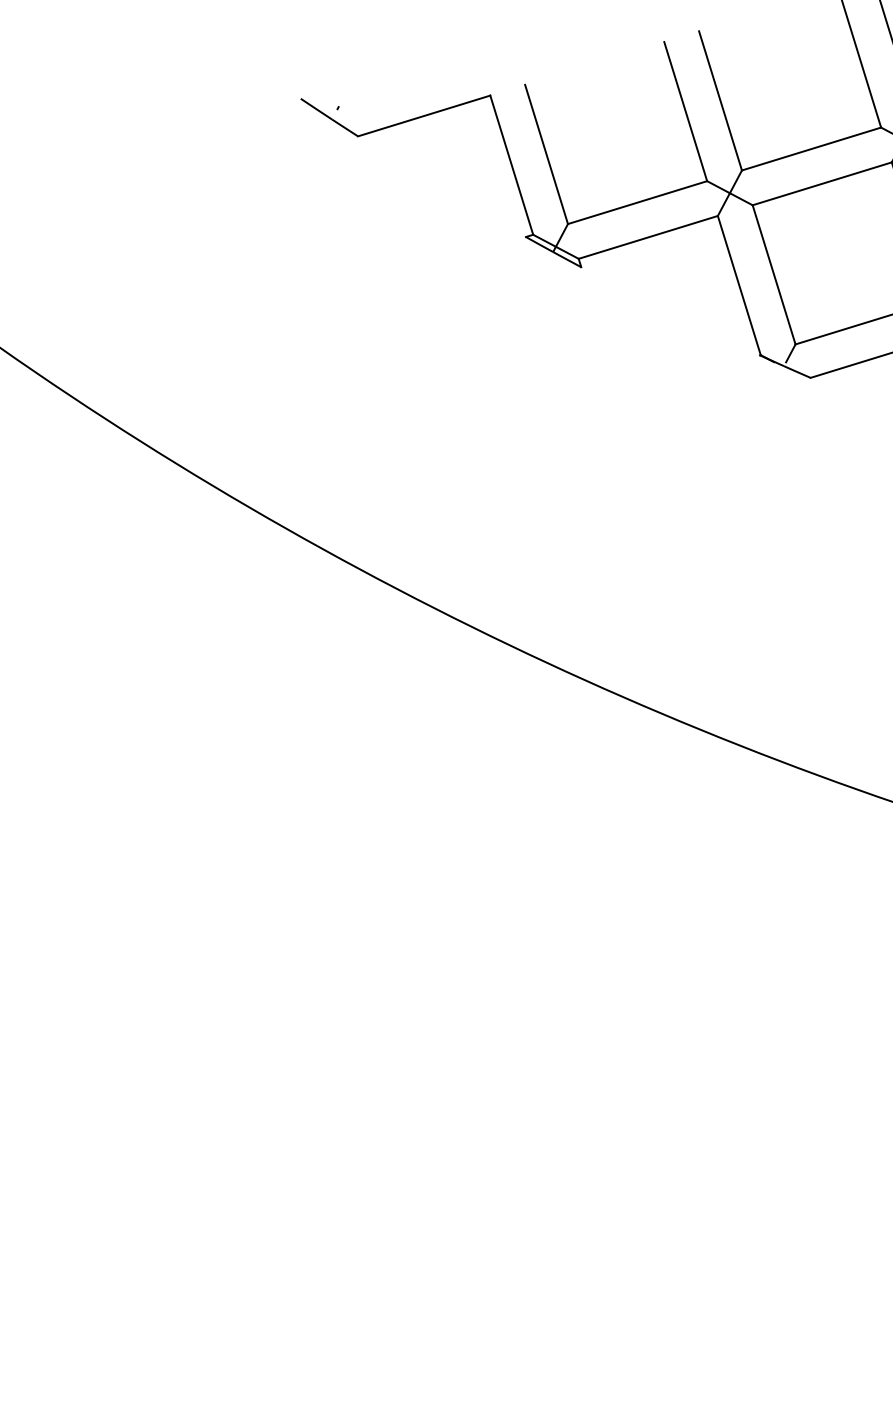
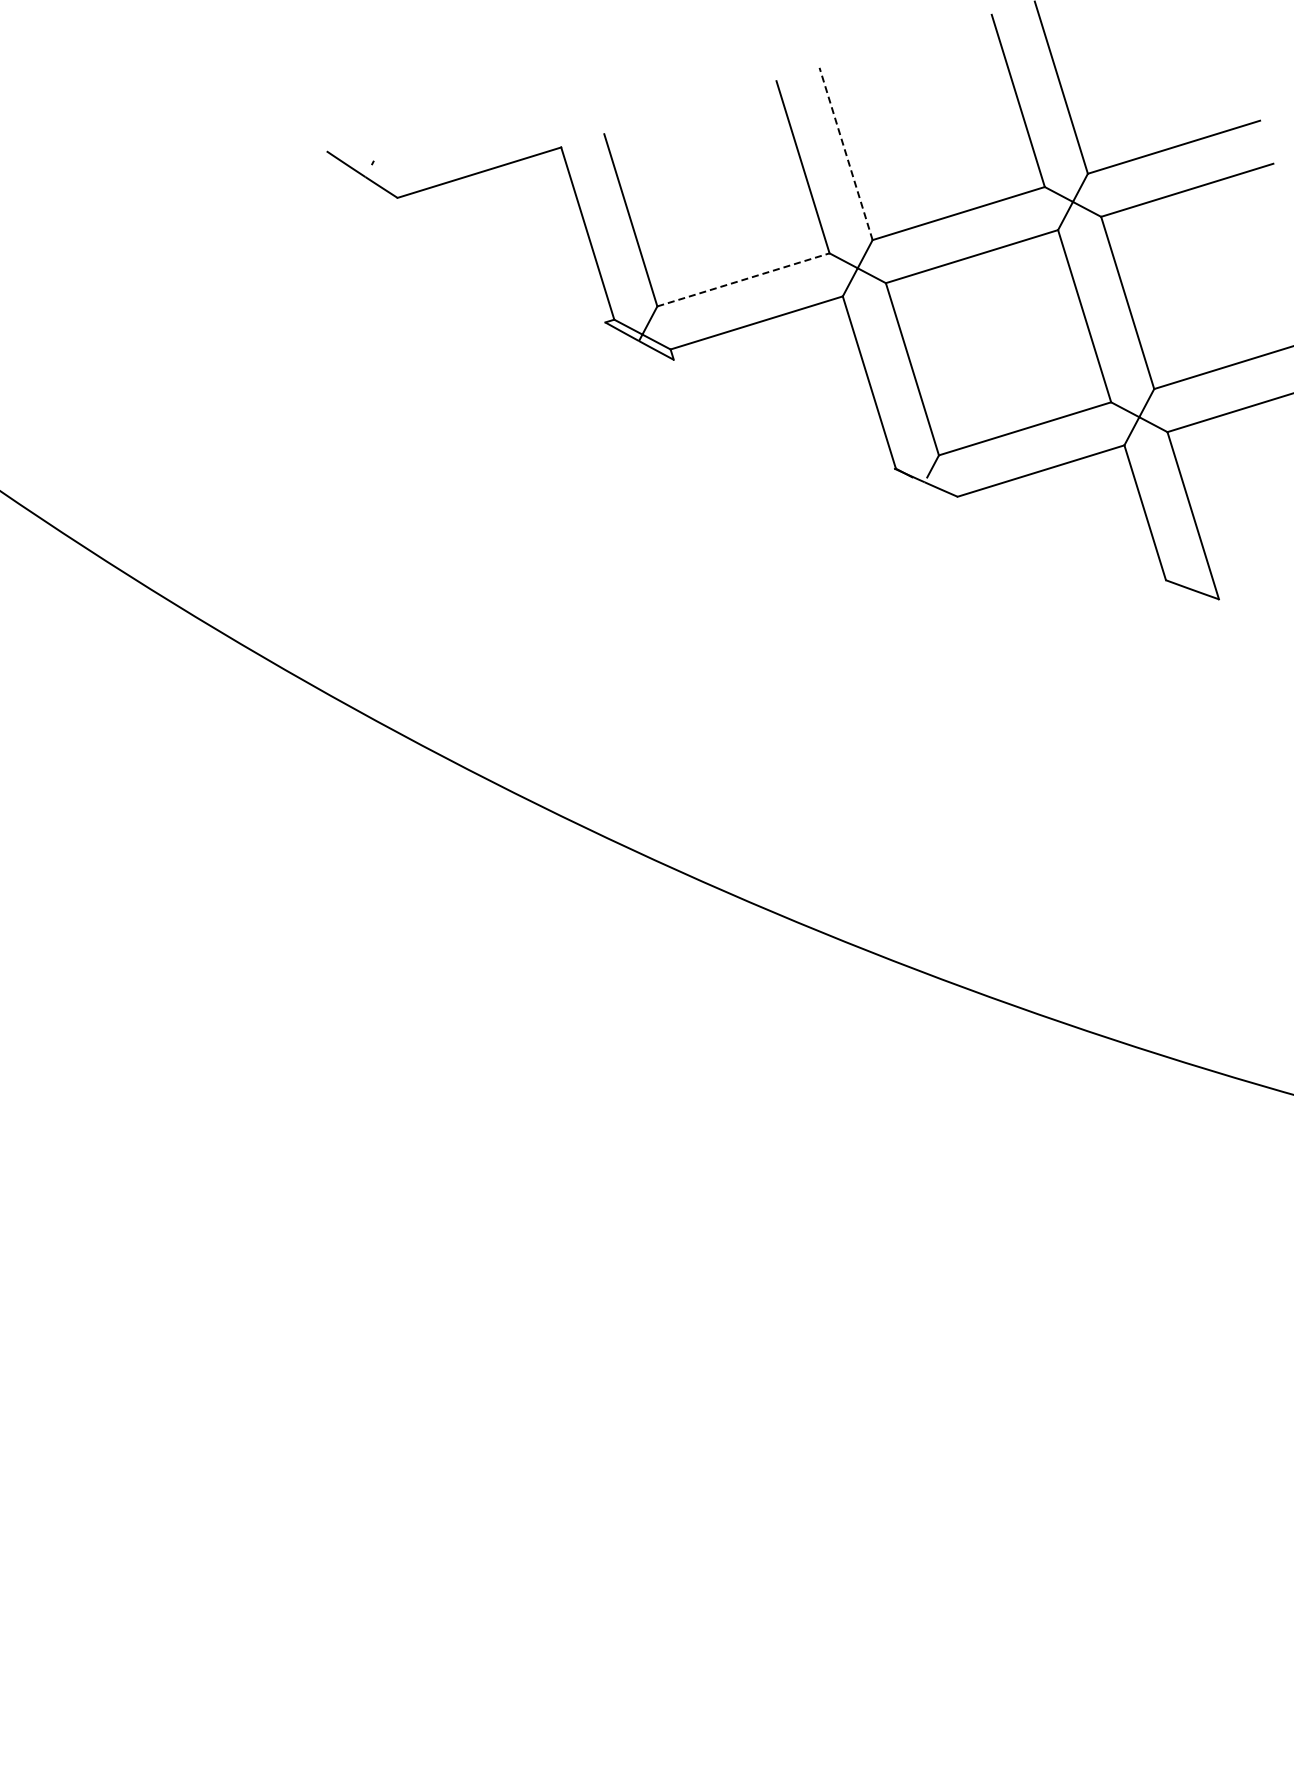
line: (720, 100) -> (845, 153), solid -> dashed
line: (637, 202) -> (743, 279), solid -> dashed

